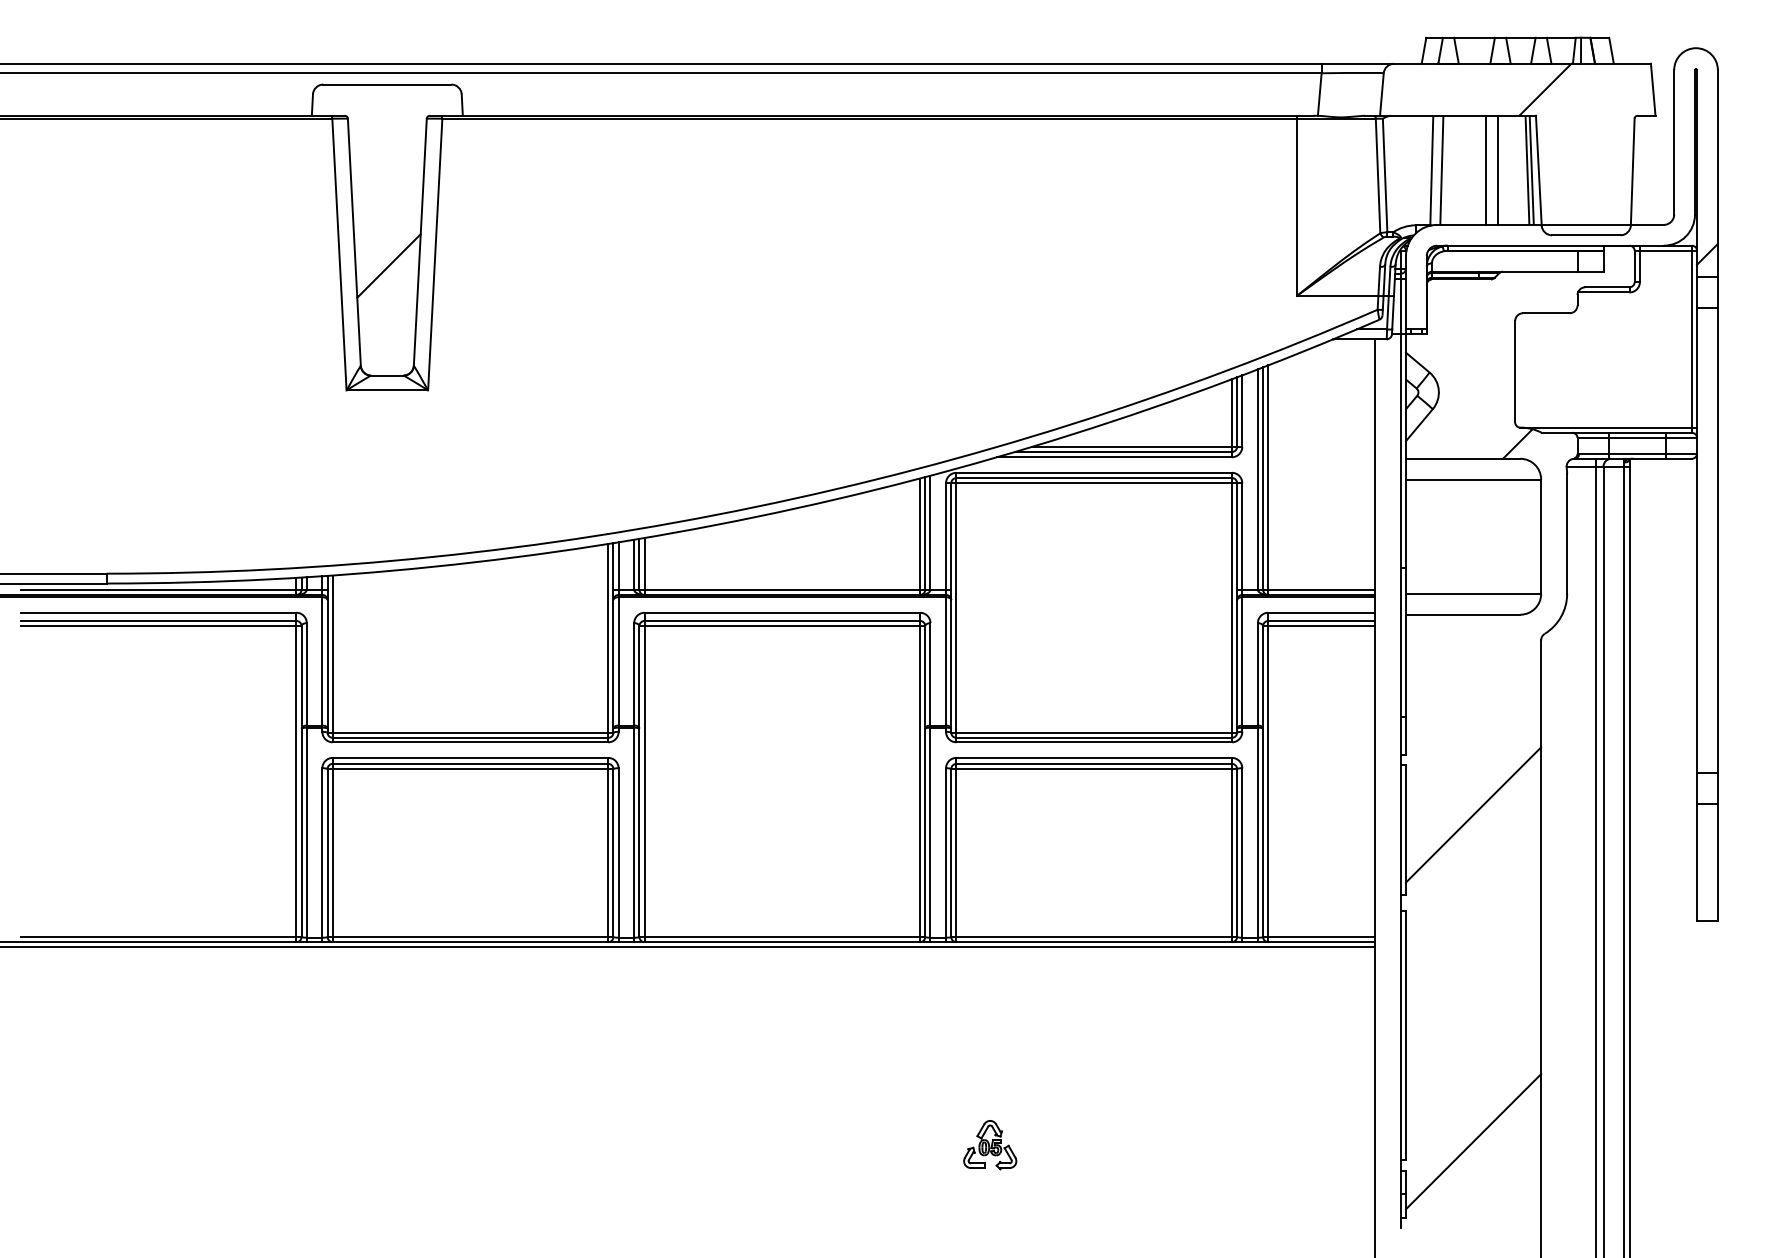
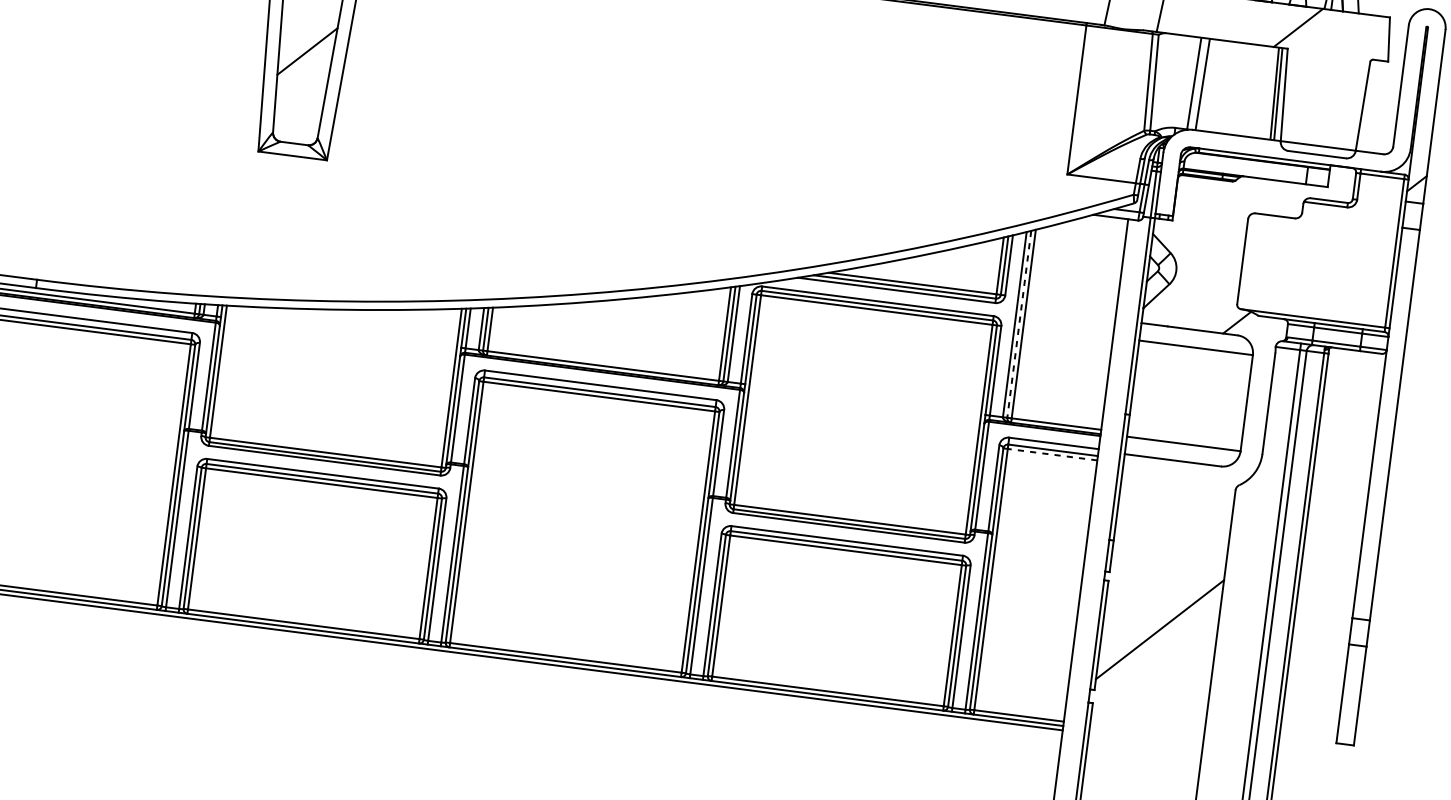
line: (1485, 169) -> (1239, 88), removed
line: (1497, 169) -> (1249, 89), removed
line: (1263, 479) -> (1019, 325), solid -> dashed
line: (1321, 626) -> (1052, 454), solid -> dashed

